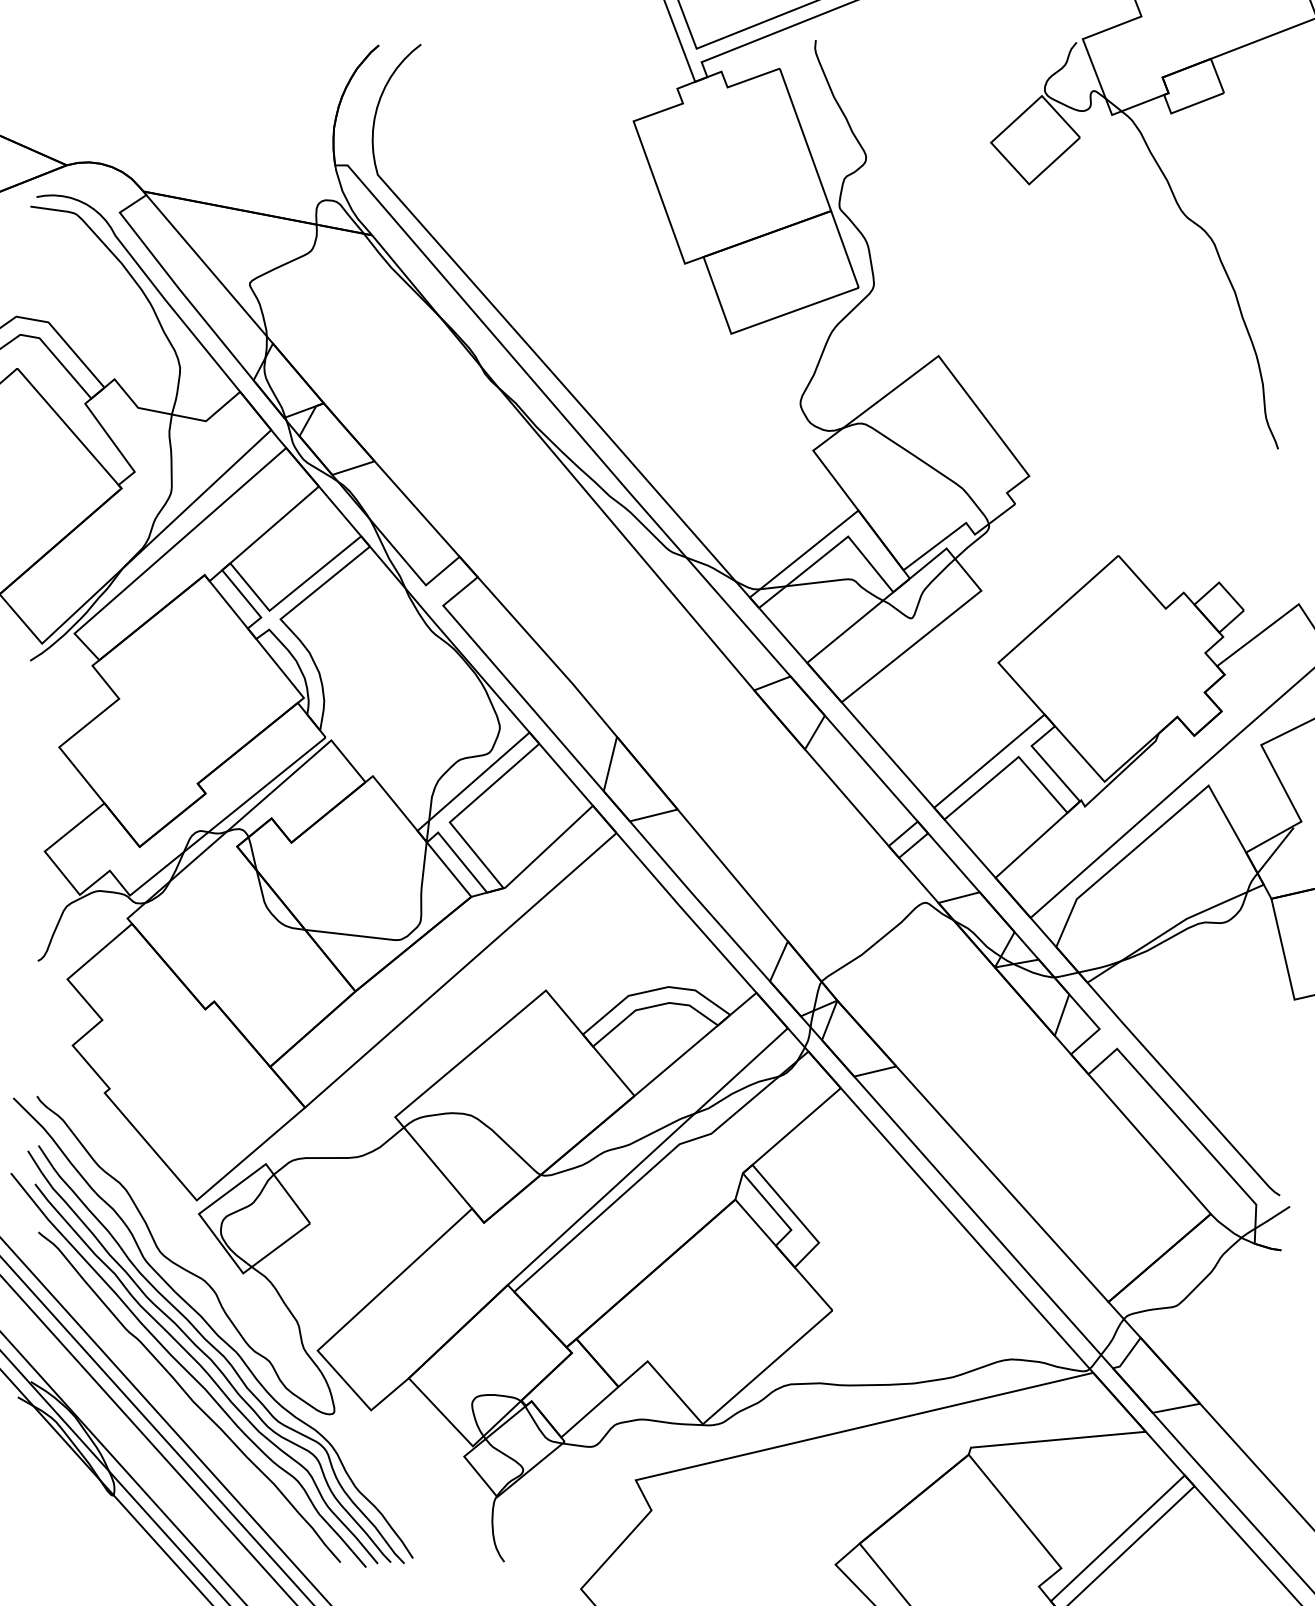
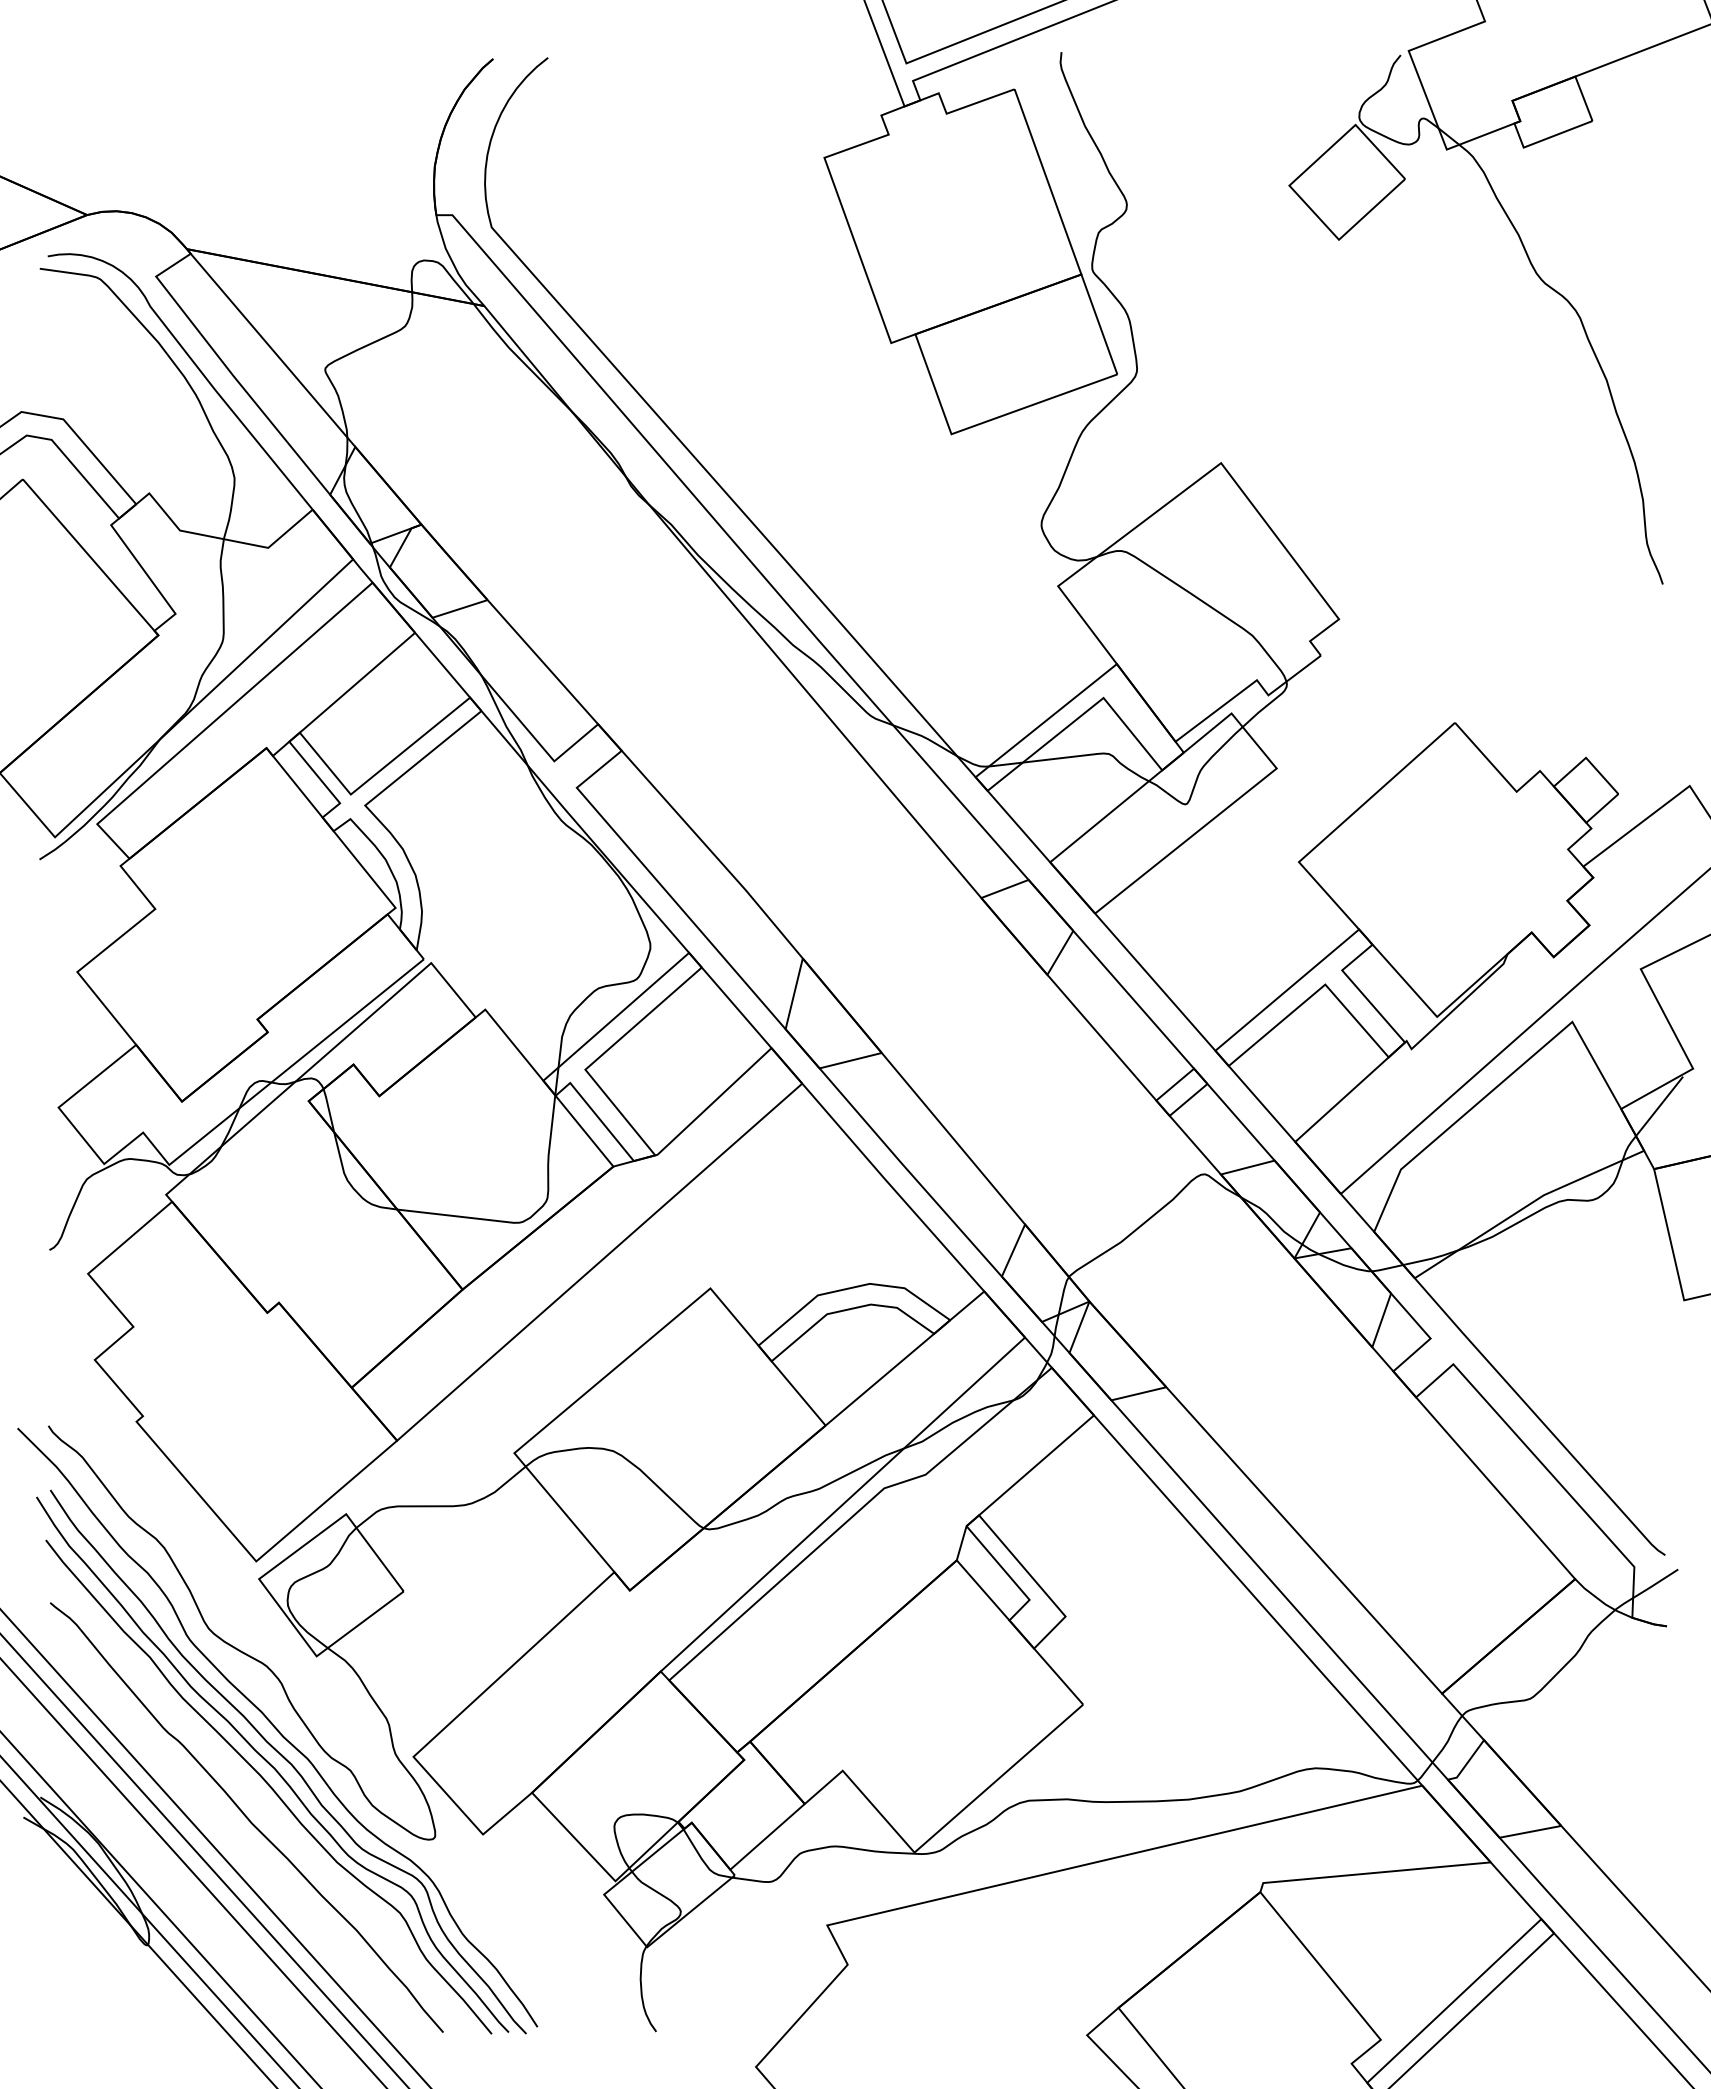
curve: (187, 1371) -> (244, 1783), removed

